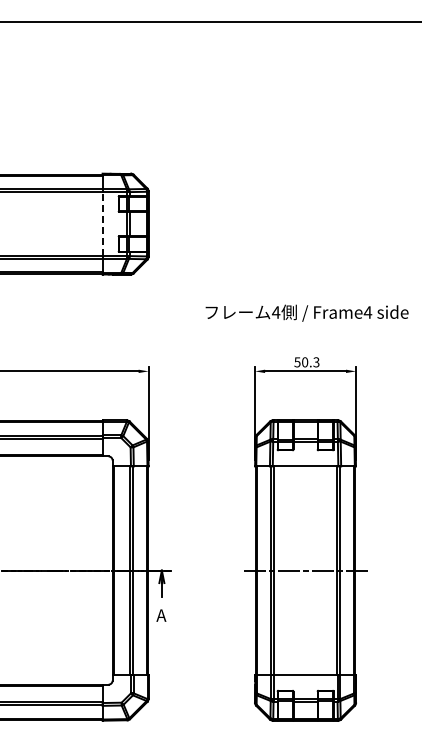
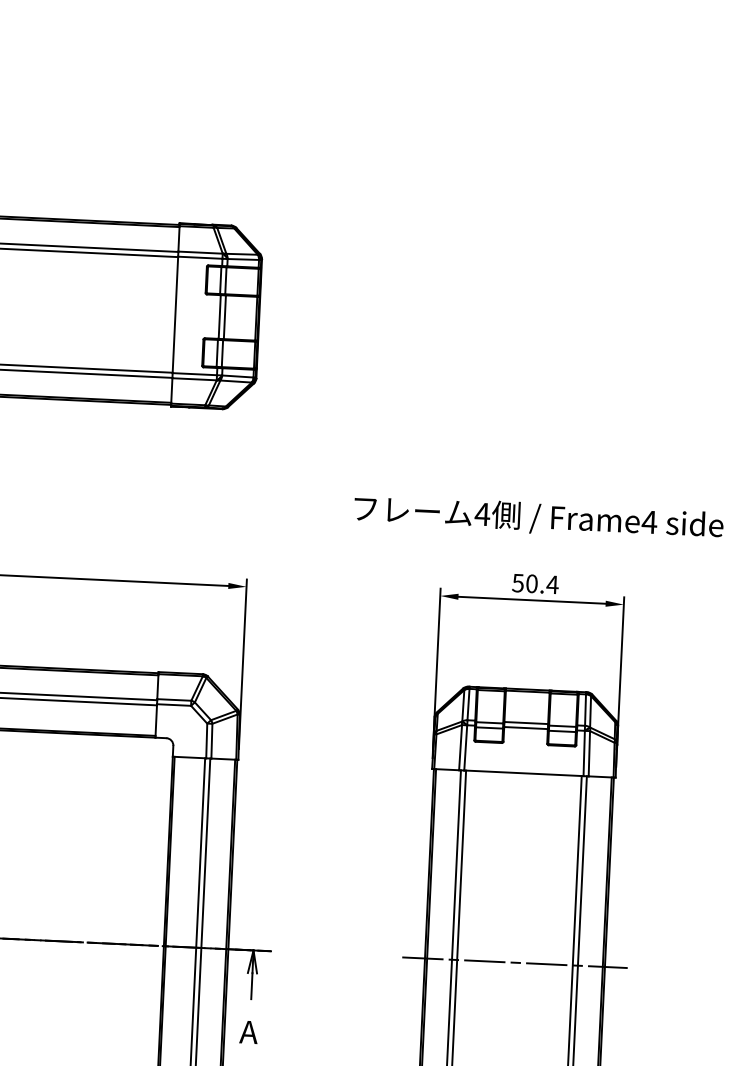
line: (102, 224) -> (175, 315), dashed -> solid
text: (306, 312) -> (537, 516), moved
text: (316, 362) -> (552, 585), 50.3 -> 50.4

